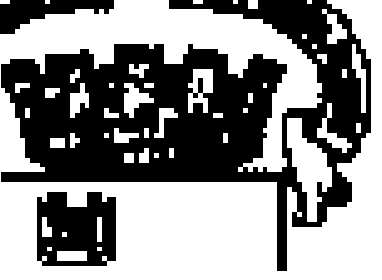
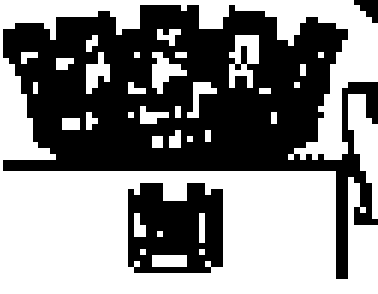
part: (76, 228) -> (174, 227), moved

